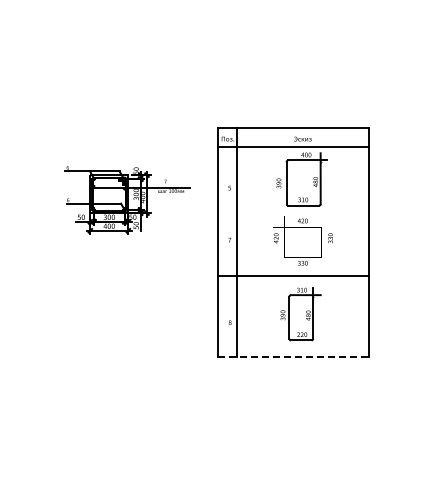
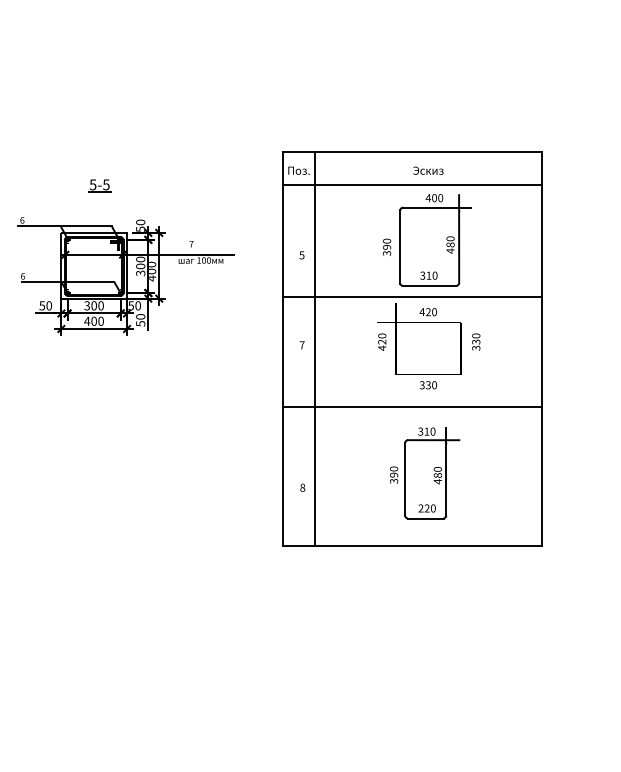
part: (112, 148) -> (99, 186), added
line: (293, 212) -> (412, 297), added
line: (294, 356) -> (413, 546), dashed -> solid

